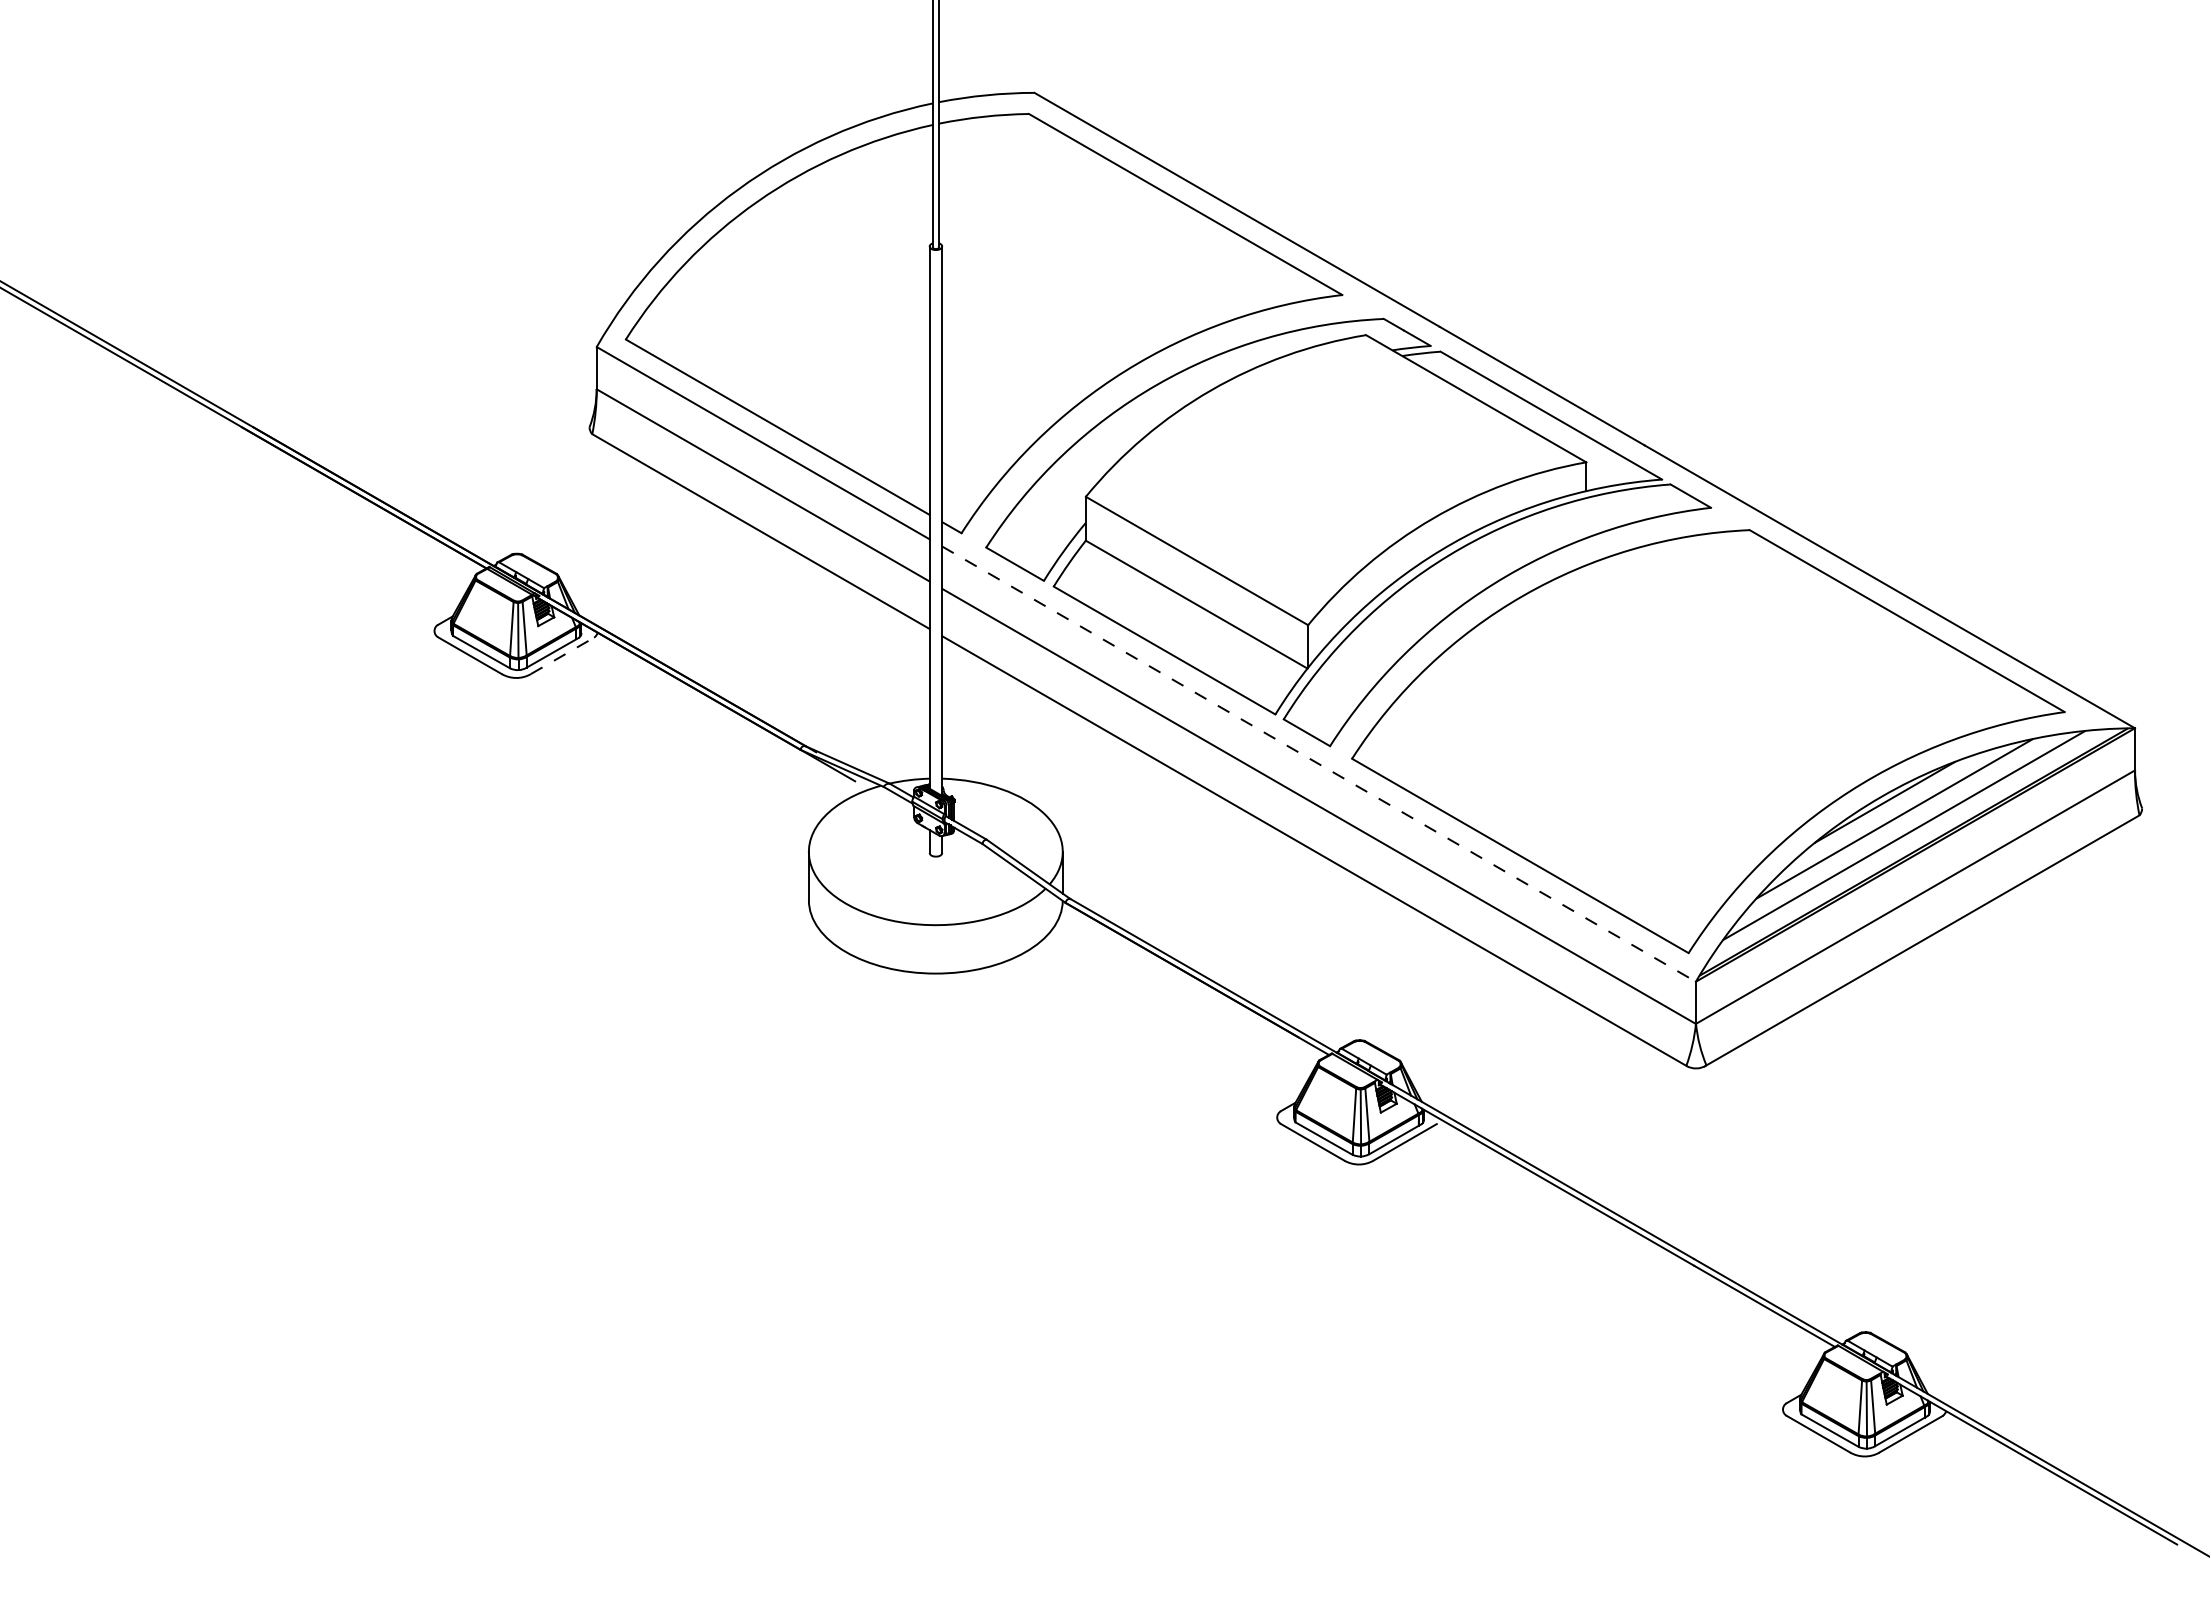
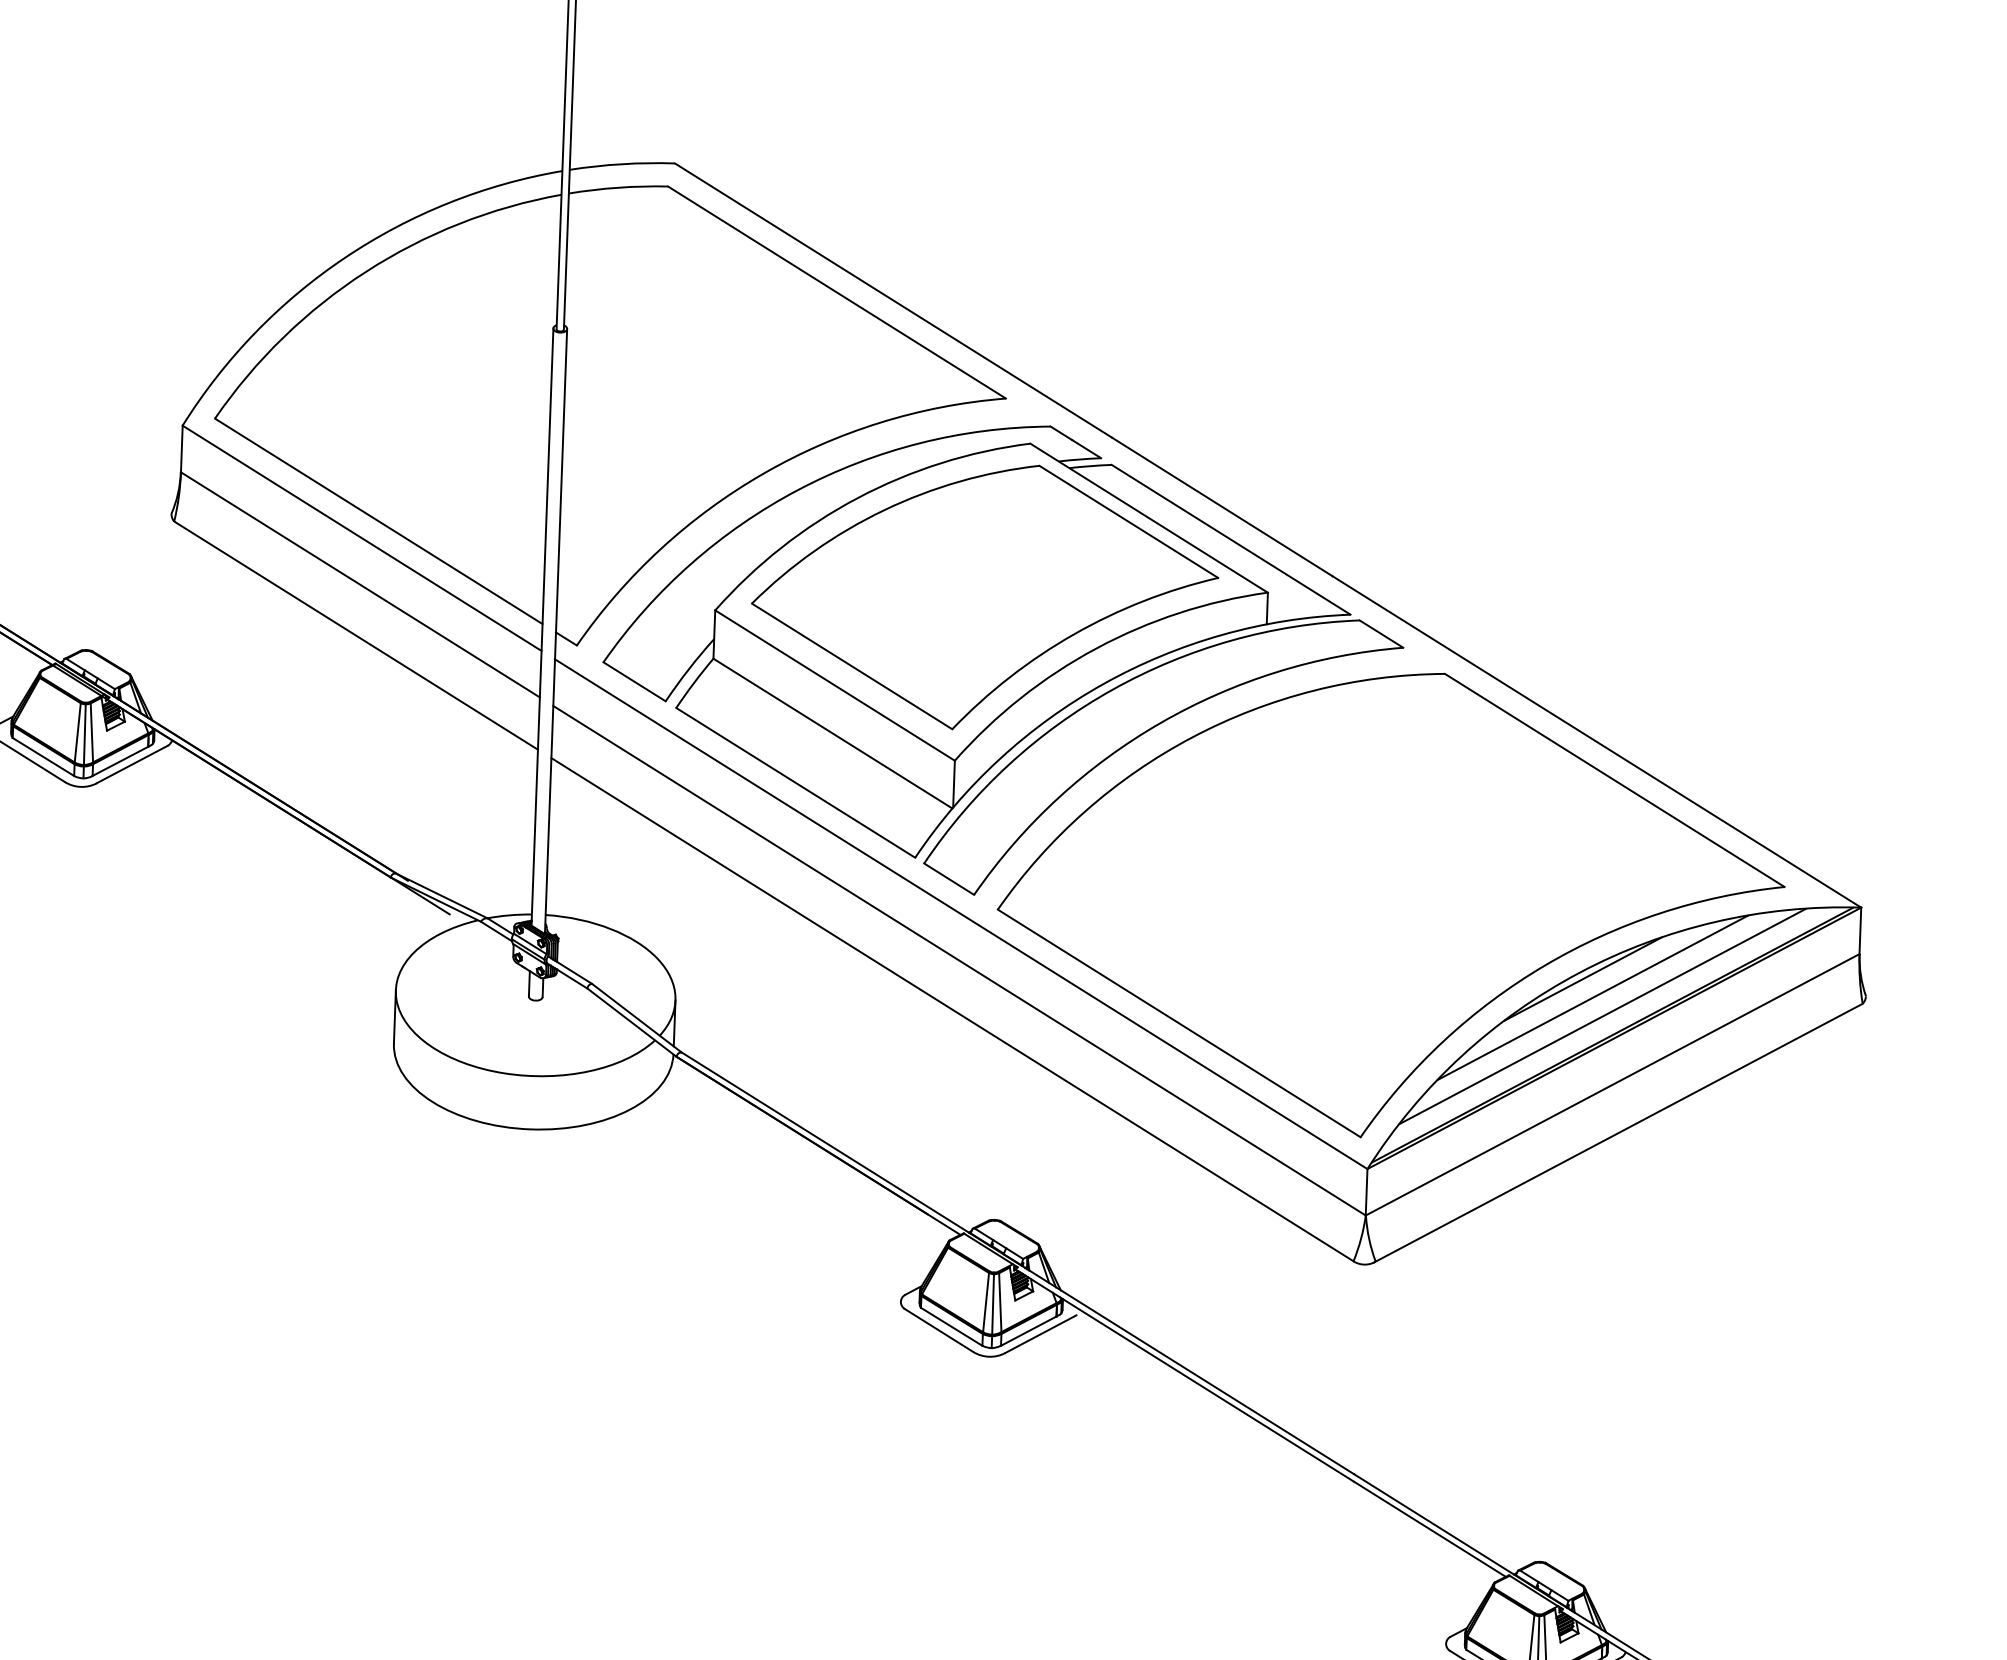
part: (1329, 475) -> (984, 596), added
line: (562, 655) -> (132, 764), dashed -> solid
line: (1319, 764) -> (961, 914), dashed -> solid

